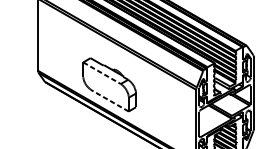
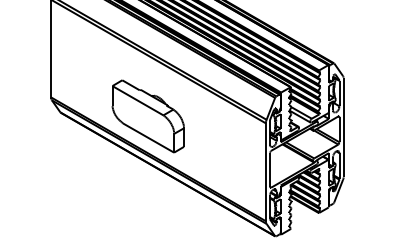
line: (102, 73) -> (138, 100), dashed -> solid
line: (109, 100) -> (148, 137), dashed -> solid

